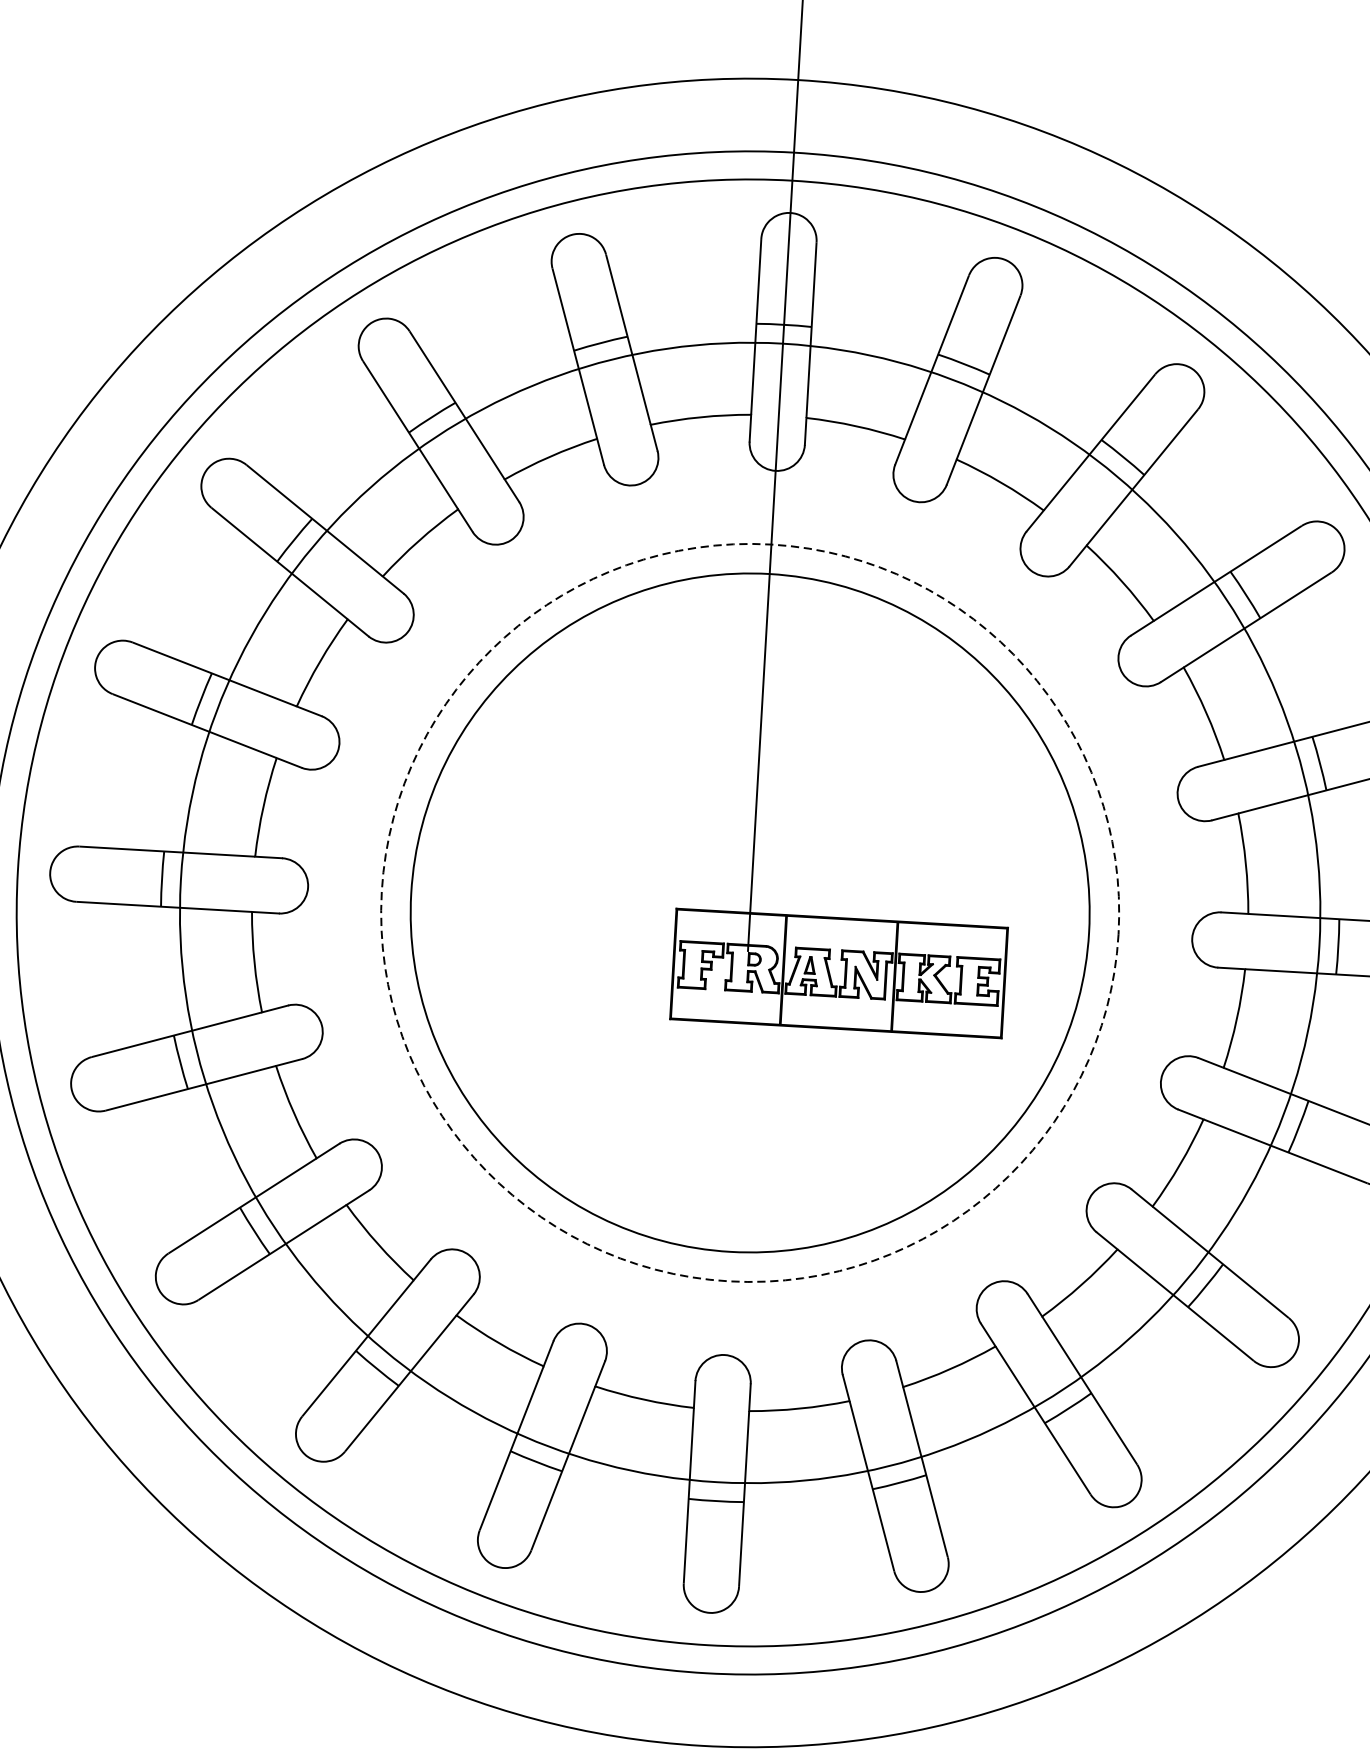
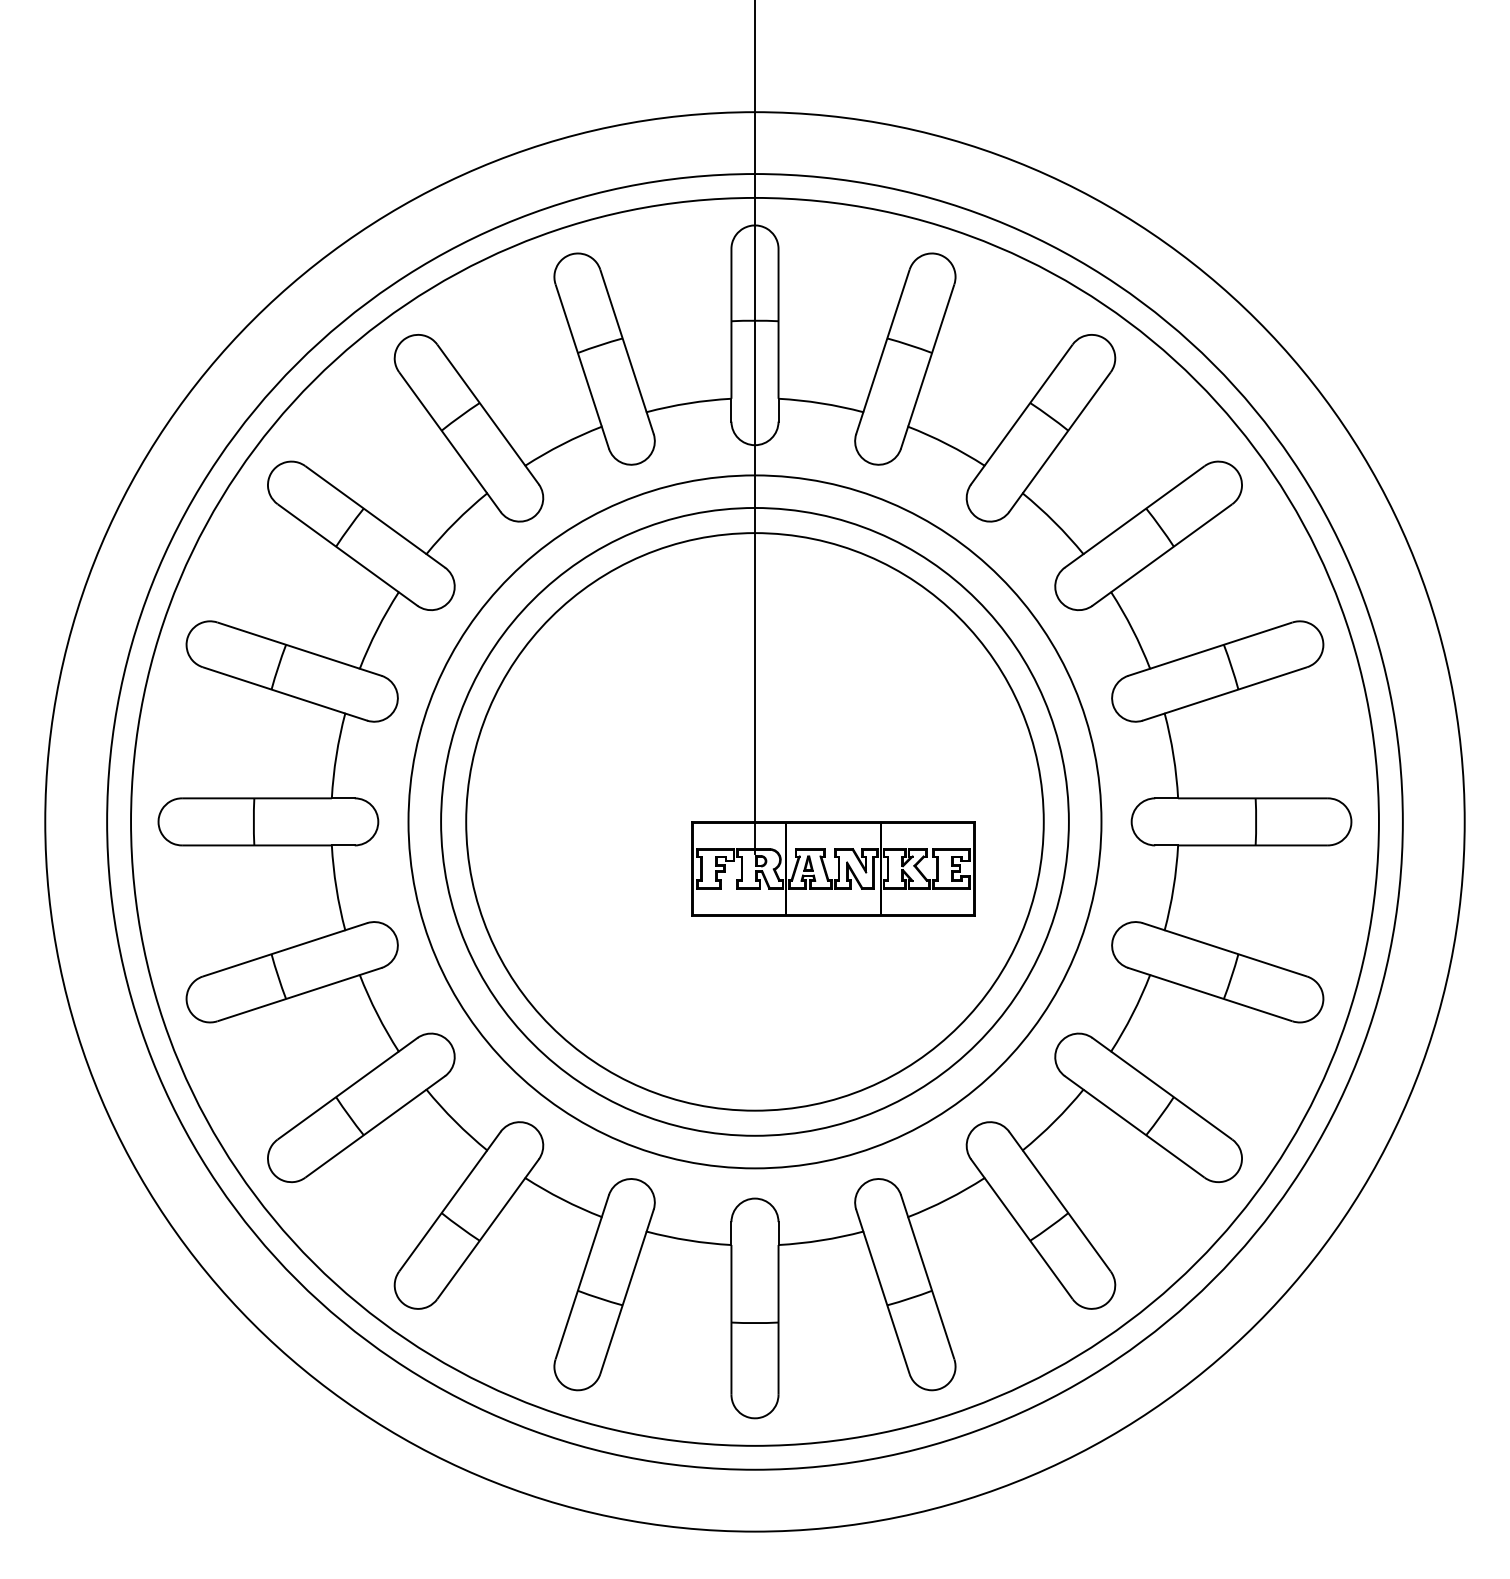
circle: (749, 912) -> (754, 821), dashed -> solid
circle: (749, 912) -> (754, 821), size x0.71

